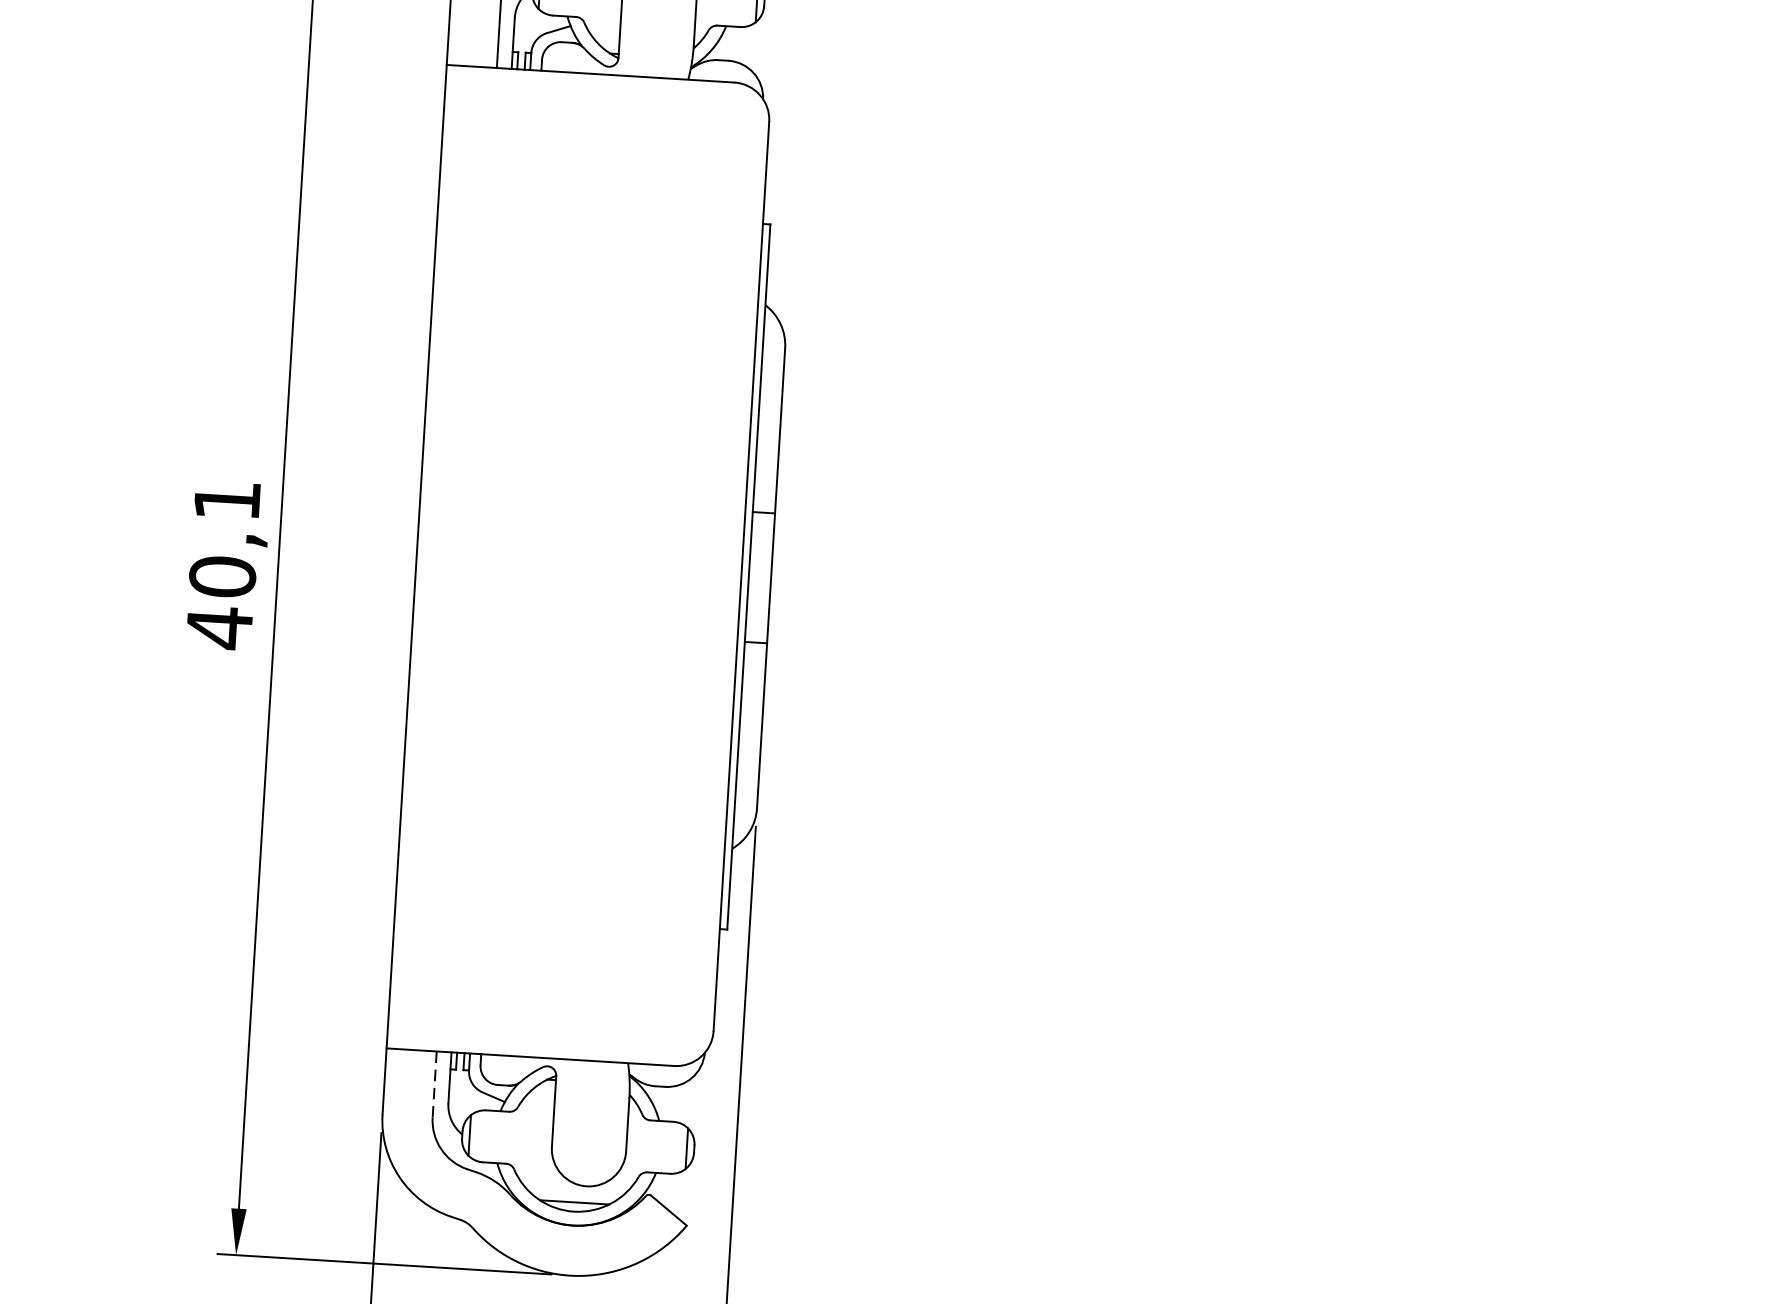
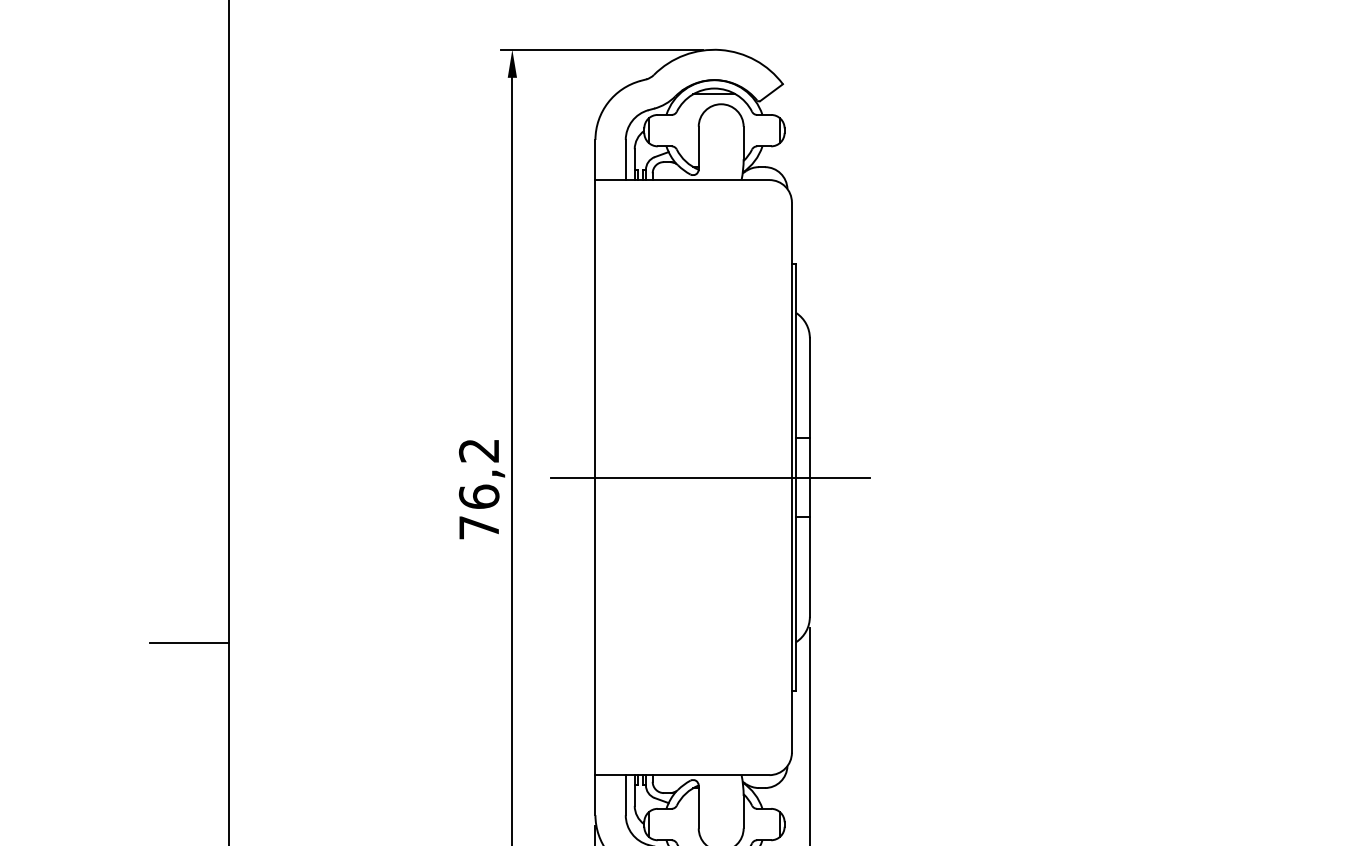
text: (222, 564) -> (478, 489), 40,1 -> 76,2
line: (605, 568) -> (709, 477), added
line: (434, 1085) -> (625, 795), dashed -> solid

